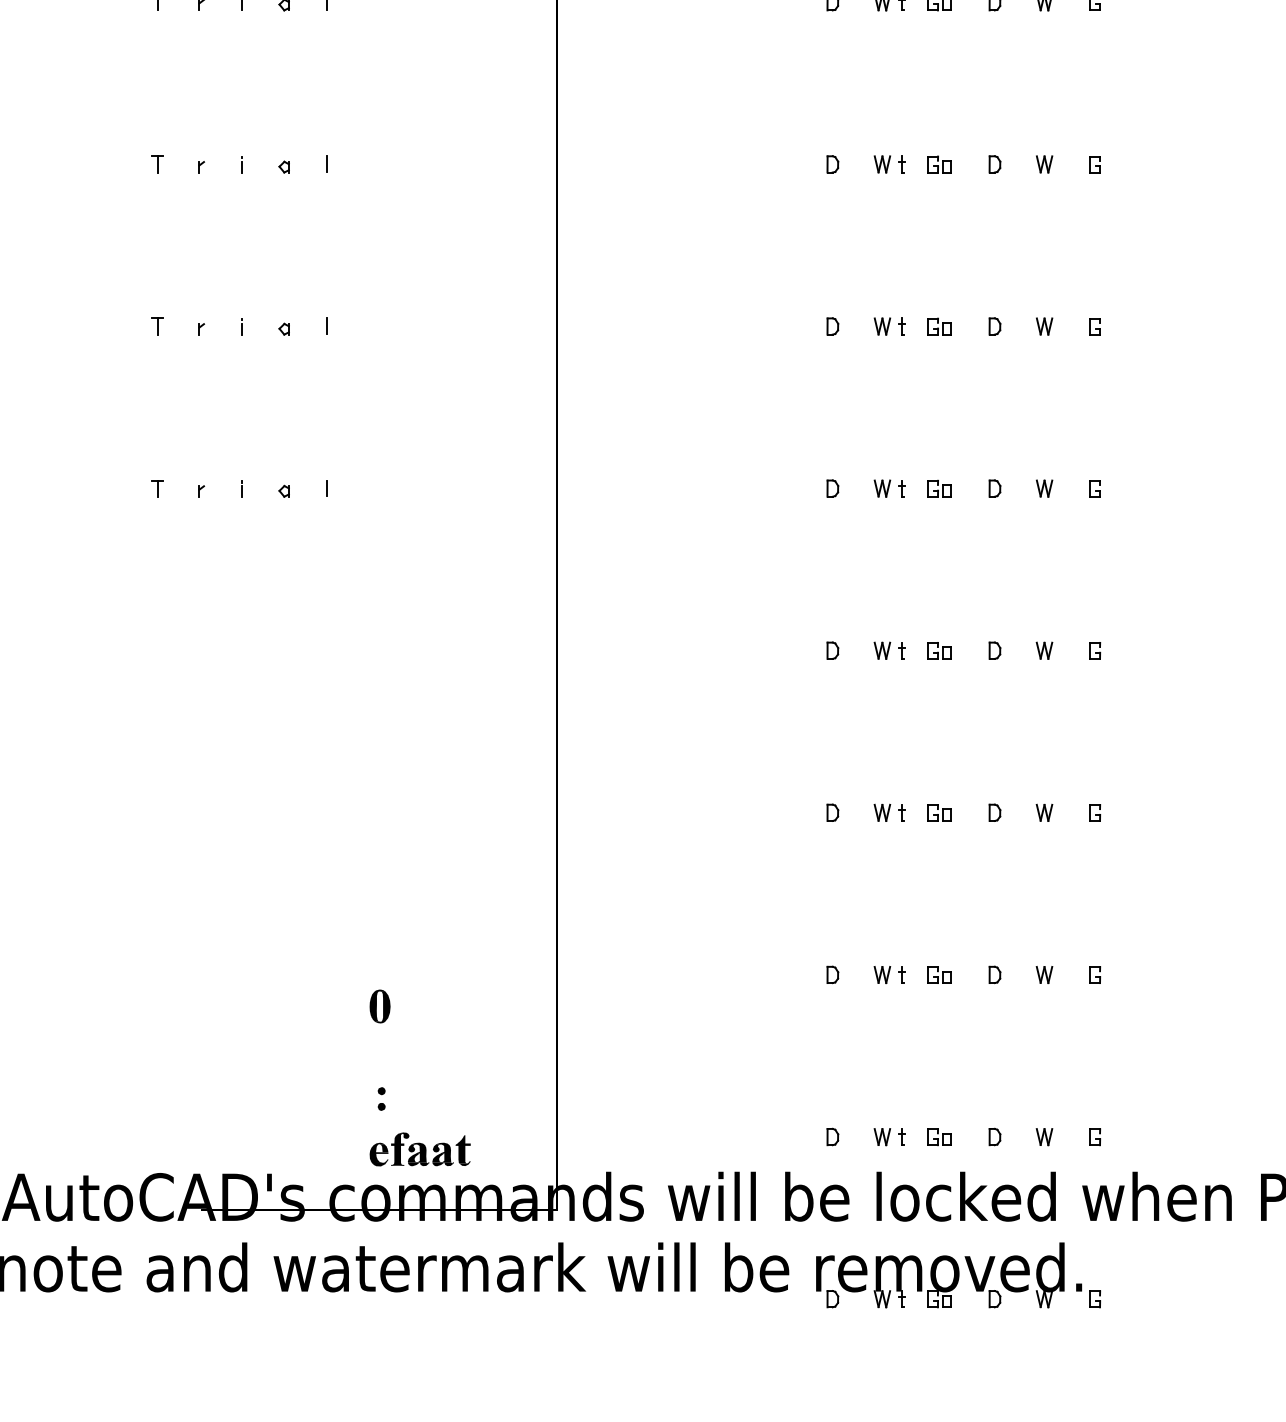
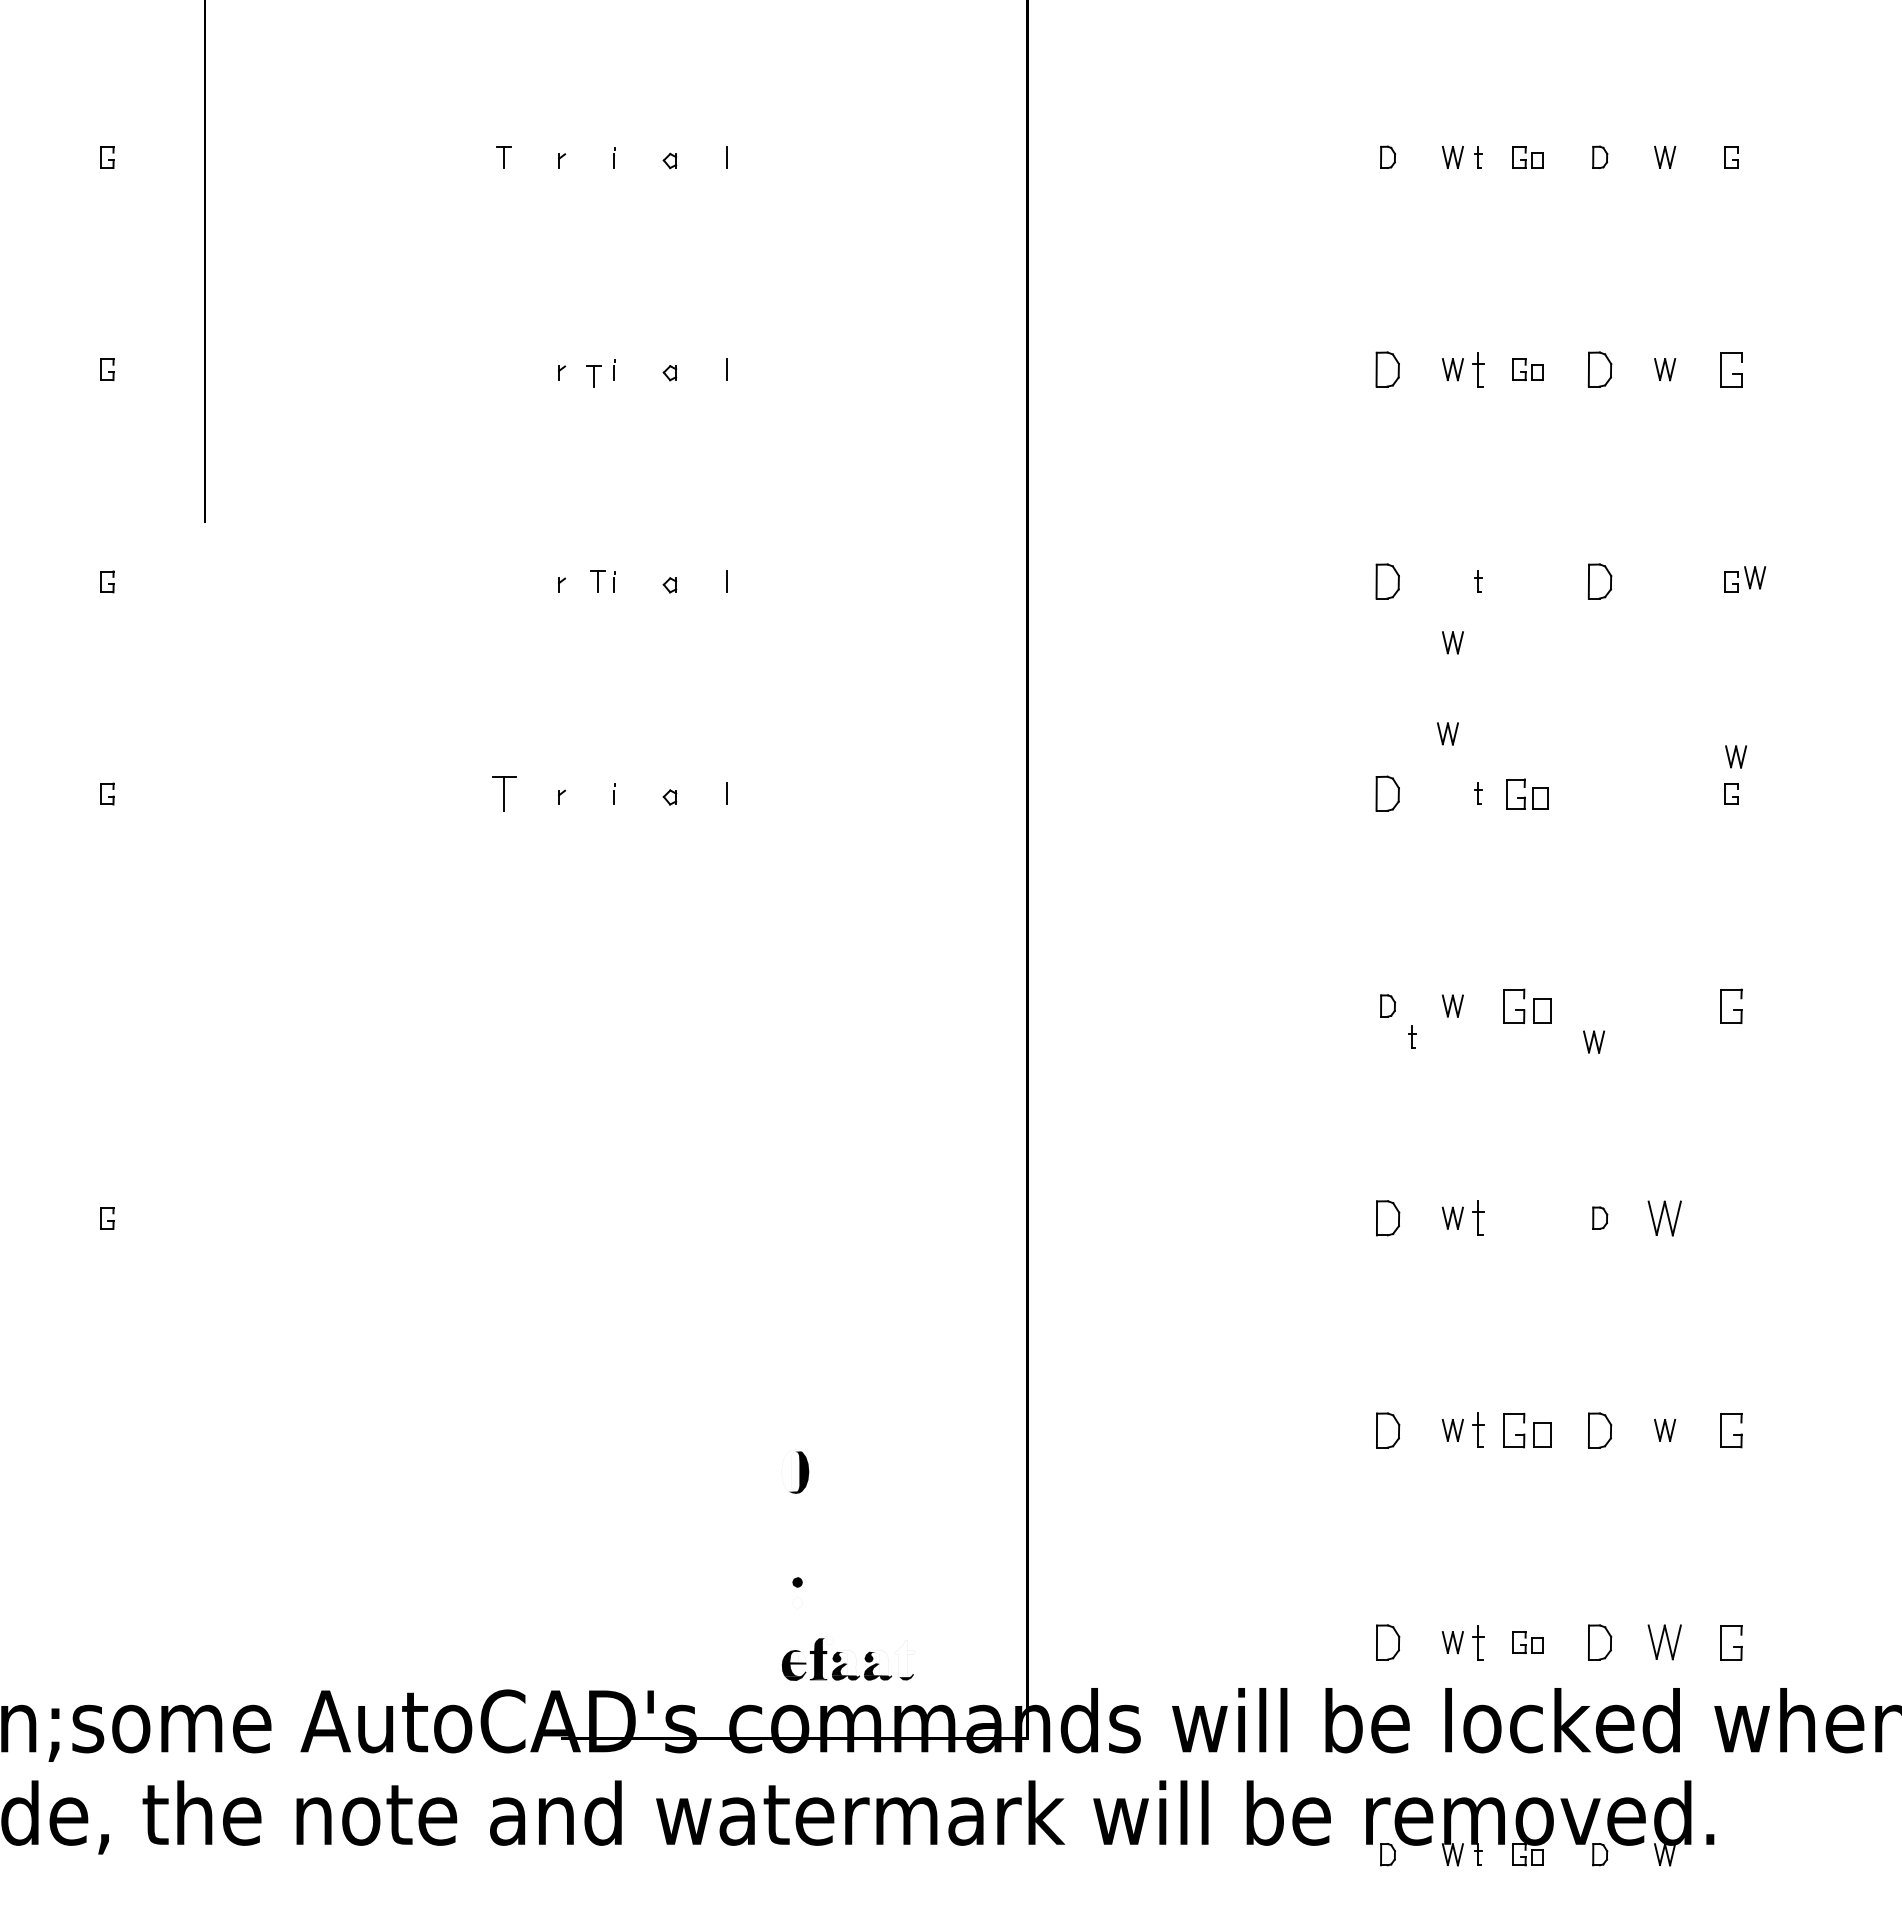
part: (156, 164) -> (593, 376), moved
part: (833, 164) -> (1388, 369), size x1.6
part: (901, 164) -> (1478, 369), size x1.6
part: (995, 164) -> (1600, 369), size x1.6
part: (1095, 164) -> (1731, 369), size x1.6
part: (156, 326) -> (597, 581), moved
part: (833, 326) -> (1388, 581), size x1.6
part: (882, 326) -> (1452, 642), moved
part: (939, 326) -> (1527, 581), removed
part: (995, 326) -> (1600, 581), size x1.6
part: (1044, 326) -> (1755, 577), moved
part: (156, 488) -> (503, 793), size x1.6
part: (833, 488) -> (1388, 793), size x1.6
part: (882, 488) -> (1447, 733), moved
part: (939, 488) -> (1527, 793), size x1.4
part: (995, 488) -> (1600, 793), removed
part: (1044, 488) -> (1736, 756), moved
part: (901, 650) -> (1412, 1036), moved
part: (939, 650) -> (1527, 1005), size x1.6
part: (995, 650) -> (1600, 1005), removed
part: (1044, 650) -> (1594, 1041), moved
part: (1095, 650) -> (1731, 1005), size x1.6
part: (832, 812) -> (1387, 1217), size x1.6
part: (1044, 812) -> (1665, 1217), size x1.6
part: (901, 813) -> (1478, 1218), size x1.6
part: (939, 813) -> (1527, 1218), removed
part: (1095, 813) -> (1731, 1218), removed
part: (832, 974) -> (1387, 1429), size x1.6
part: (995, 974) -> (1600, 1429), size x1.6
part: (901, 975) -> (1478, 1430), size x1.6
part: (939, 975) -> (1527, 1430), size x1.6
part: (1095, 975) -> (1731, 1430), size x1.6
fill: (377, 1005) -> (791, 1470), removed
fill: (381, 1106) -> (797, 1602), removed
fill: (403, 1135) -> (826, 1640), removed
part: (832, 1137) -> (1387, 1642), size x1.6
part: (901, 1137) -> (1478, 1642), size x1.6
part: (995, 1137) -> (1600, 1642), size x1.6
part: (1044, 1137) -> (1665, 1642), size x1.6
part: (1095, 1137) -> (1731, 1642), size x1.6
fill: (382, 1147) -> (798, 1656), removed
fill: (463, 1149) -> (904, 1658), removed
fill: (419, 1152) -> (846, 1662), removed
fill: (443, 1152) -> (878, 1662), removed
part: (1095, 1299) -> (1731, 1854), removed

